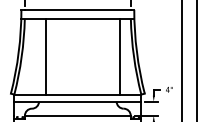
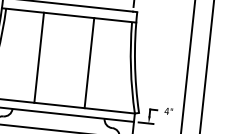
line: (45, 56) -> (38, 57), moved
line: (120, 56) -> (90, 63), moved

